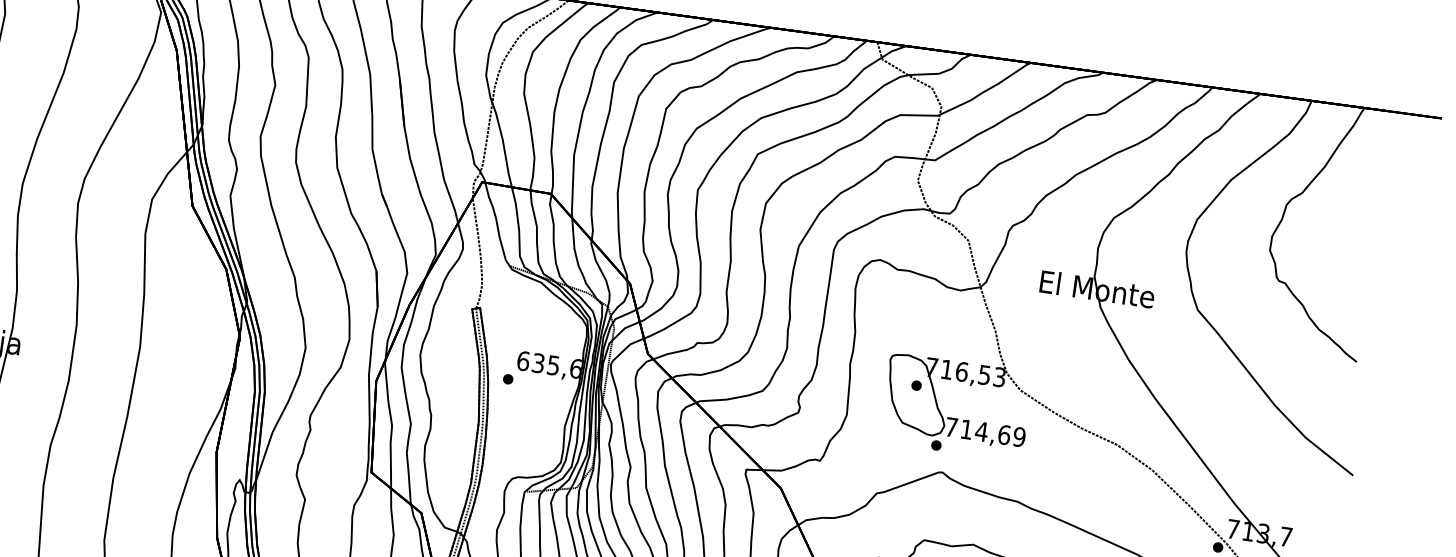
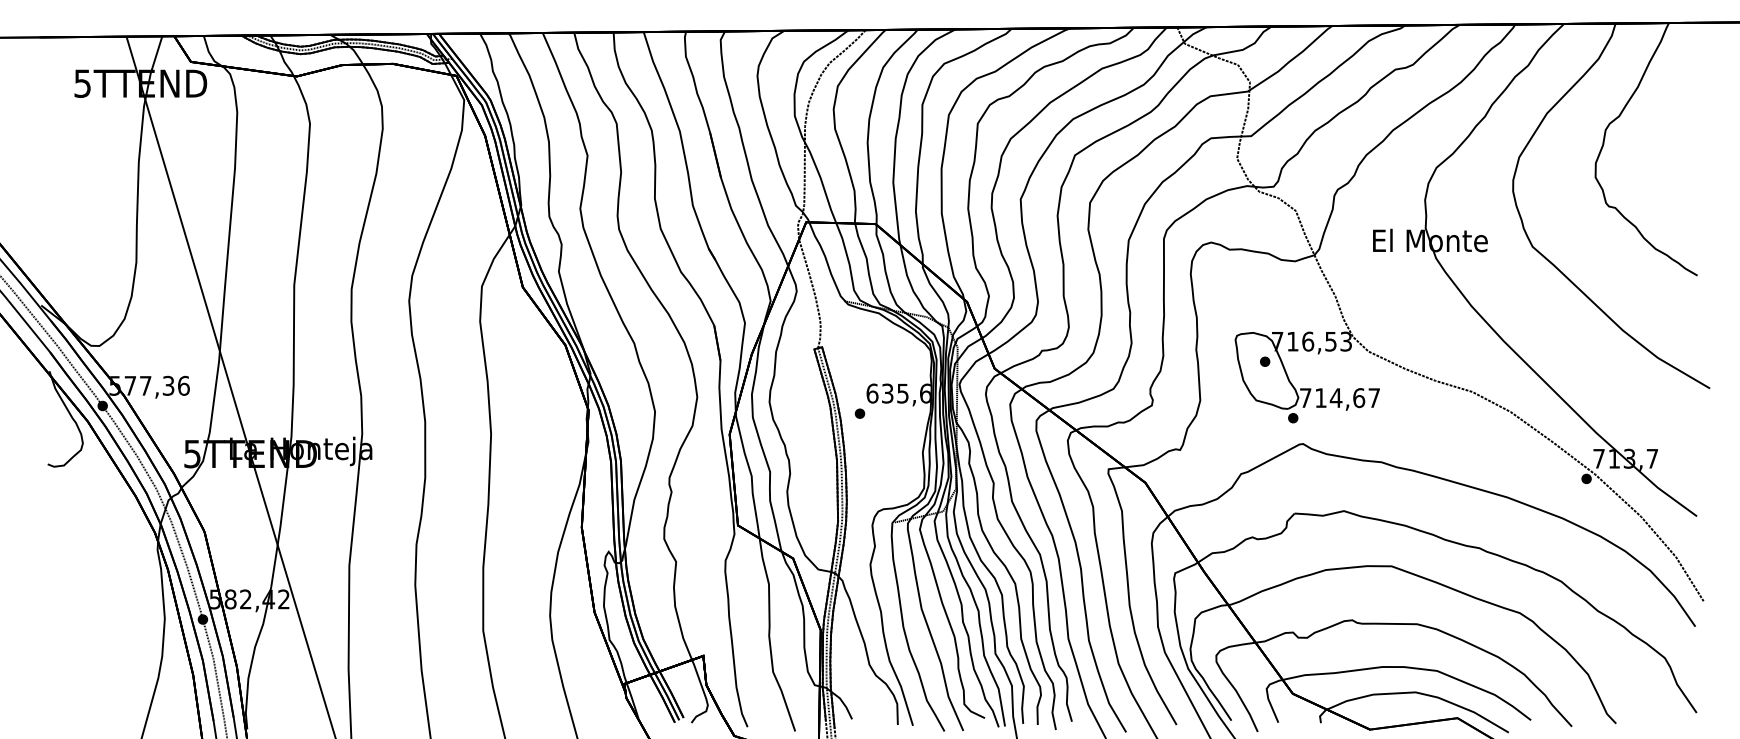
text: (1019, 437) -> (1374, 398), 714,69 -> 714,67

